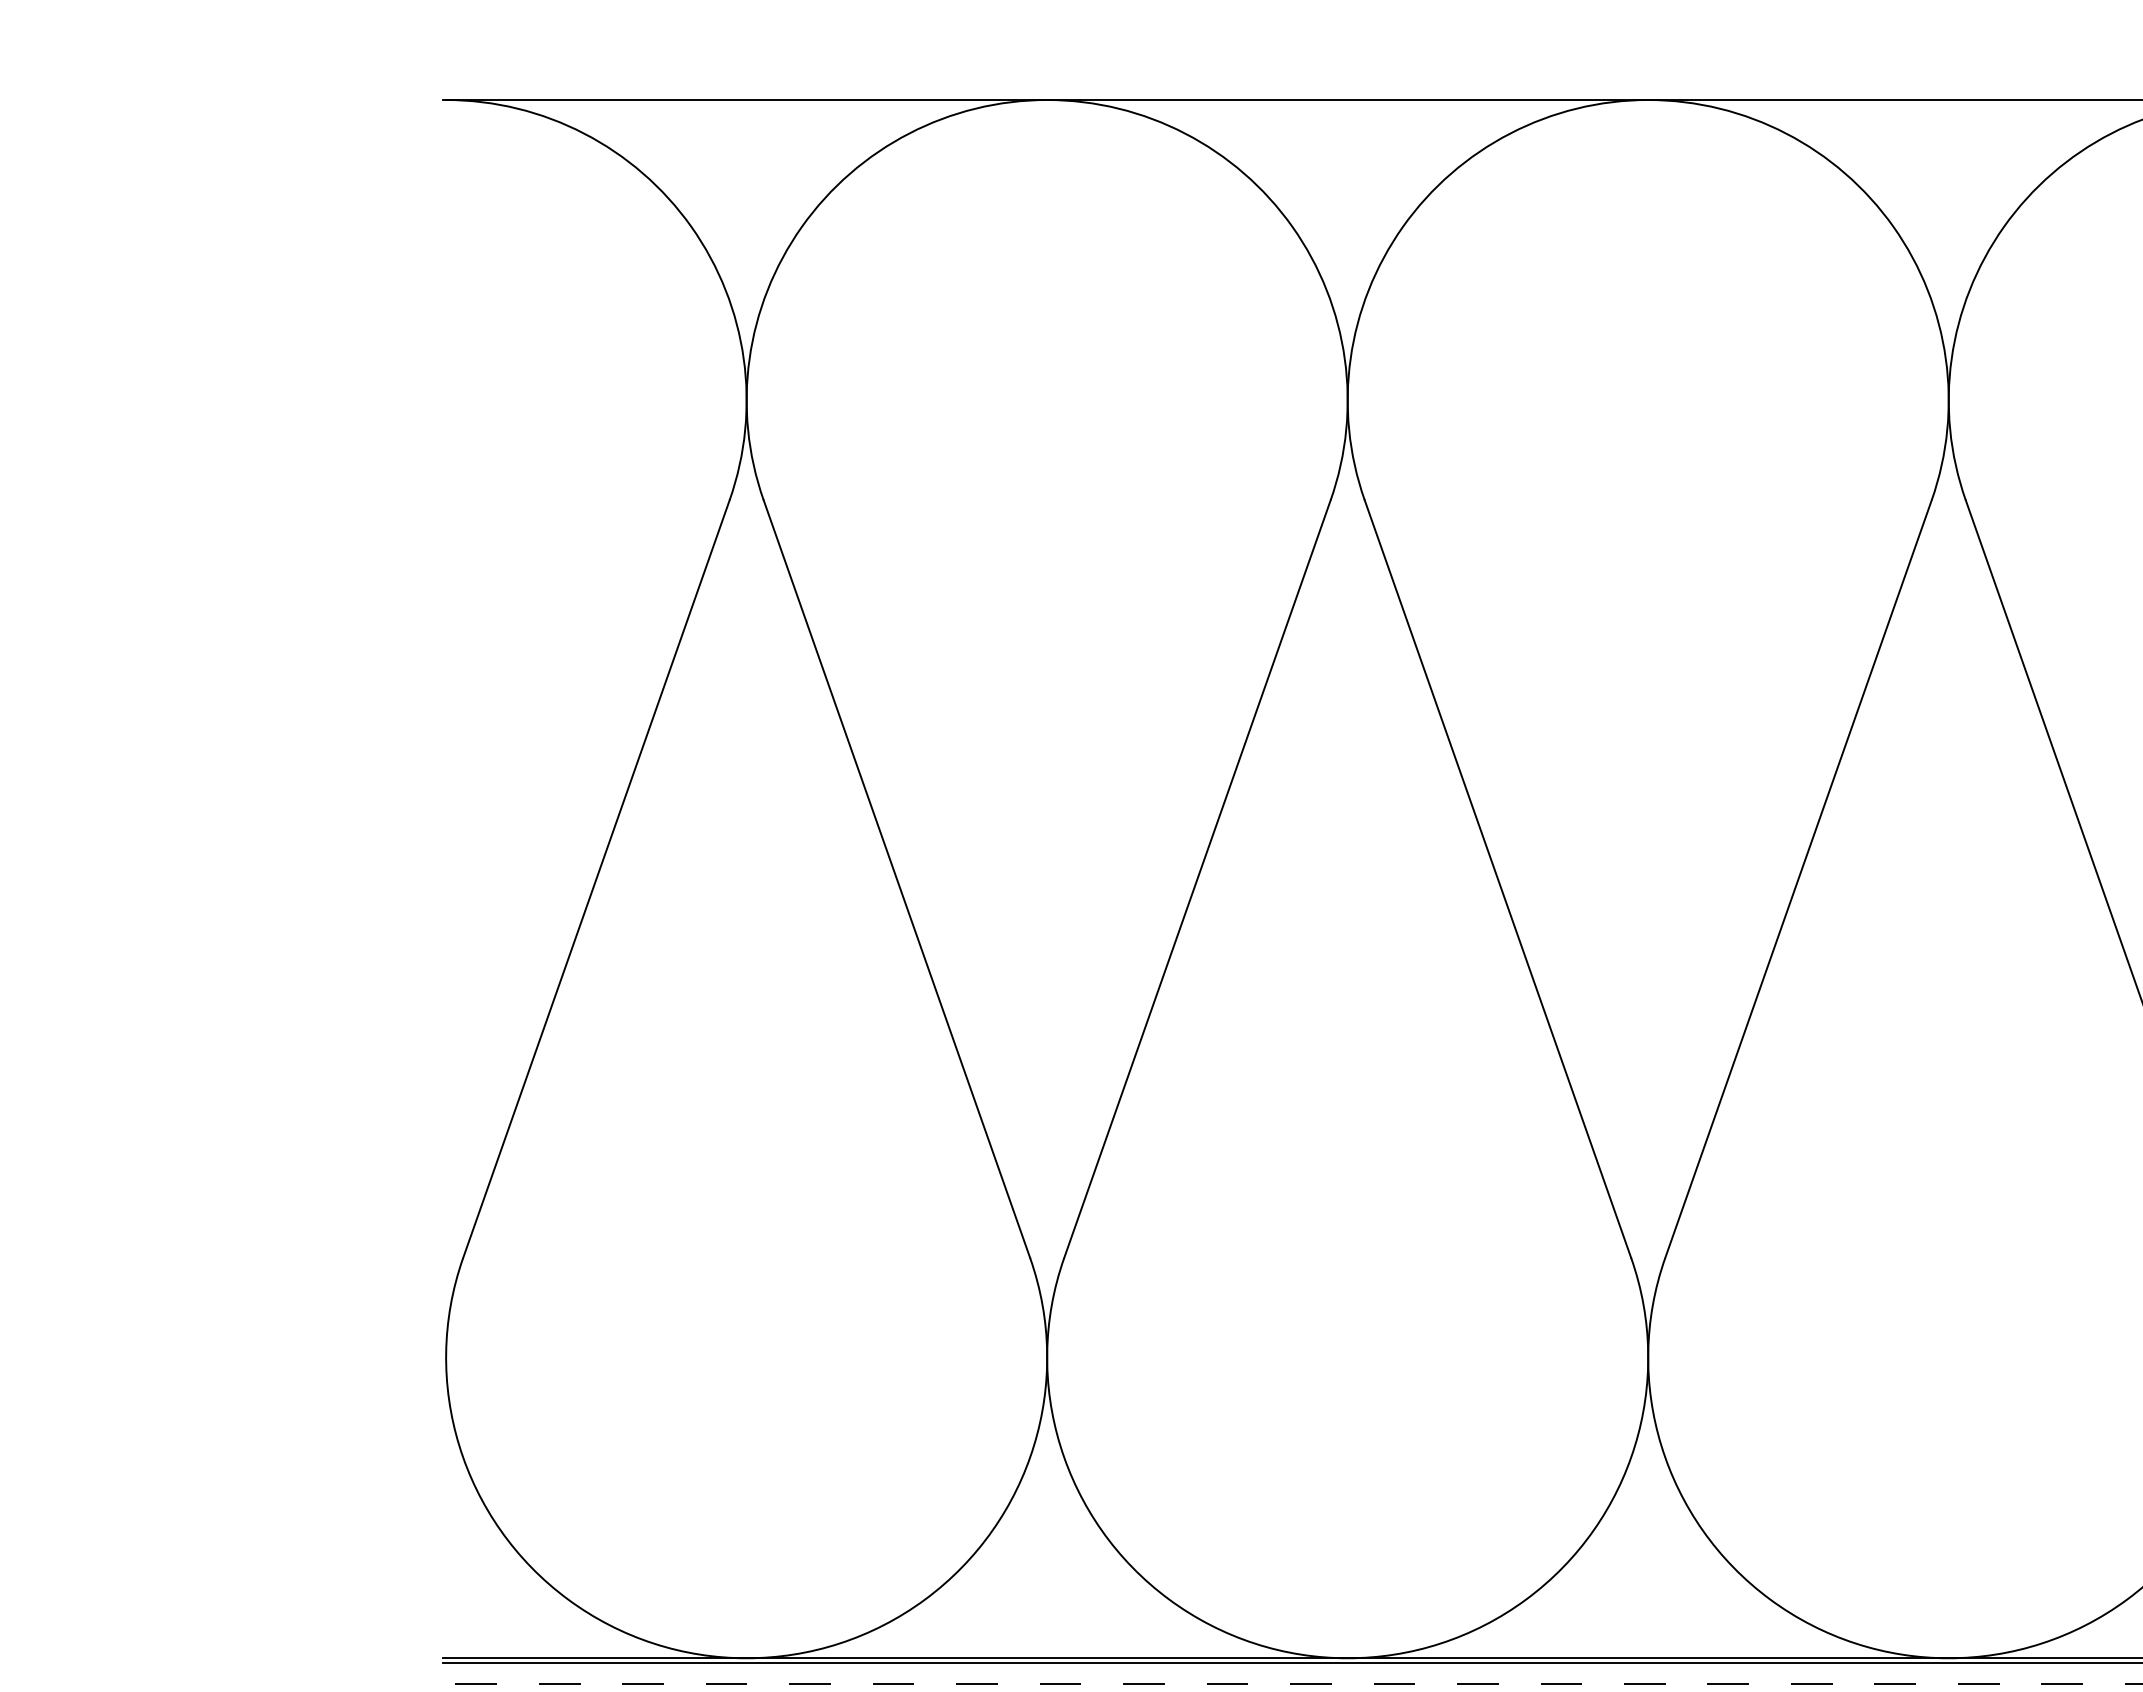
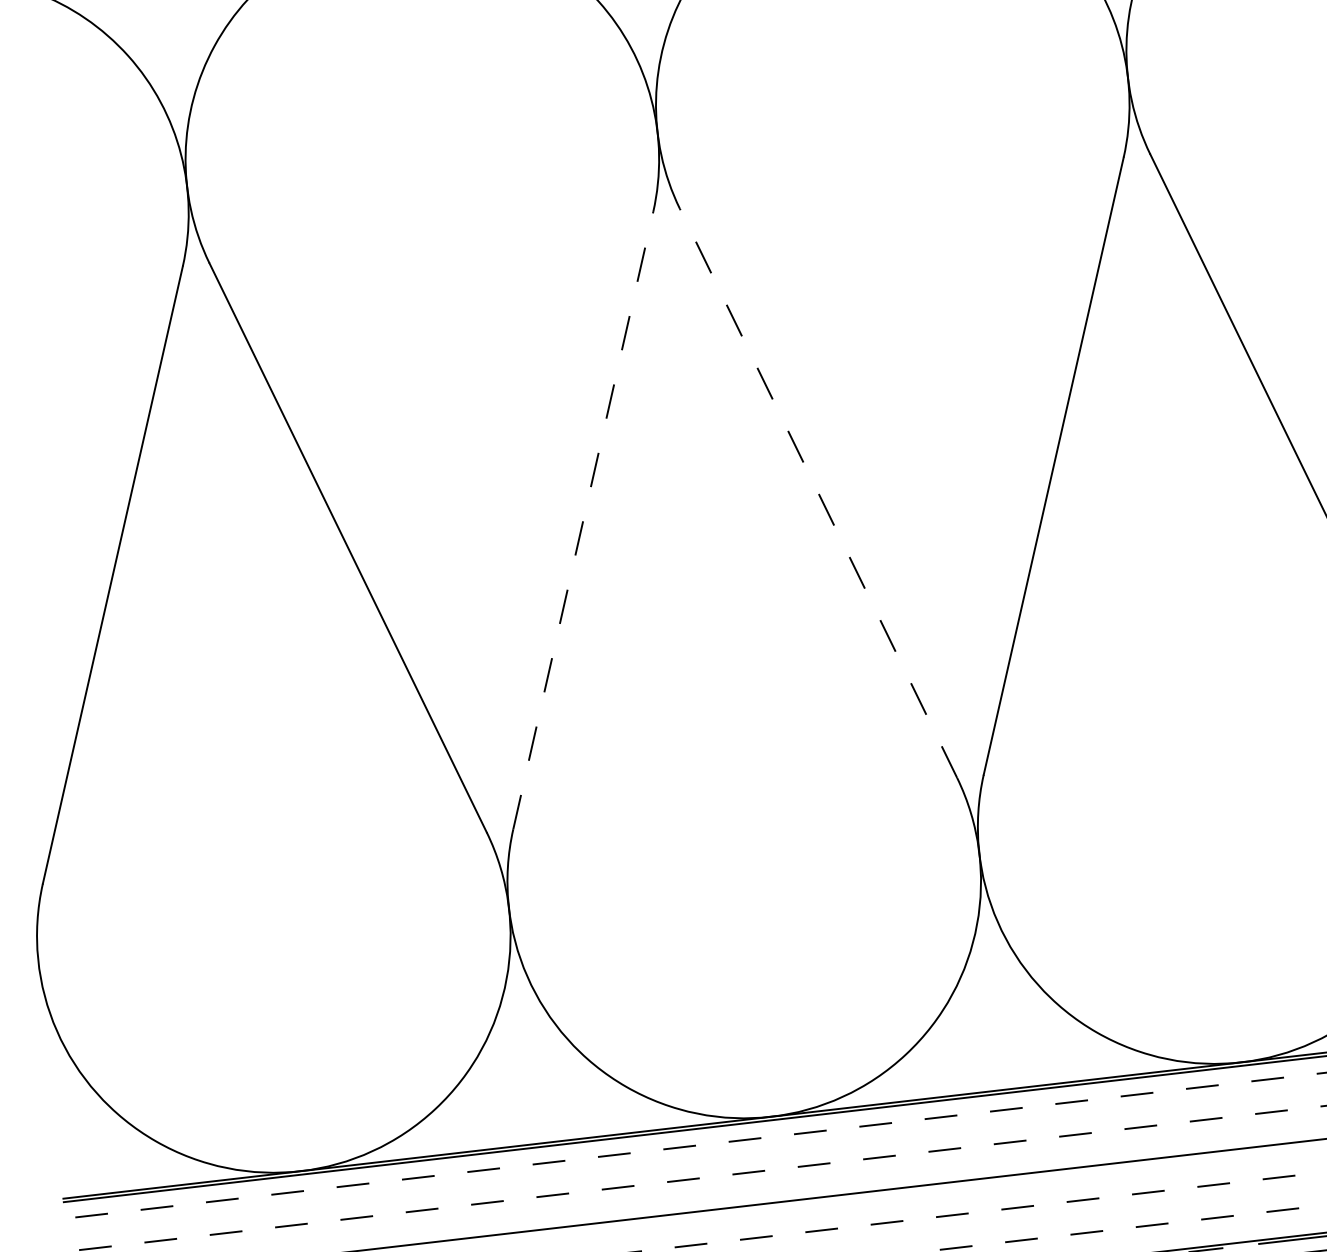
line: (1197, 879) -> (583, 520), solid -> dashed
line: (1497, 879) -> (818, 493), solid -> dashed

